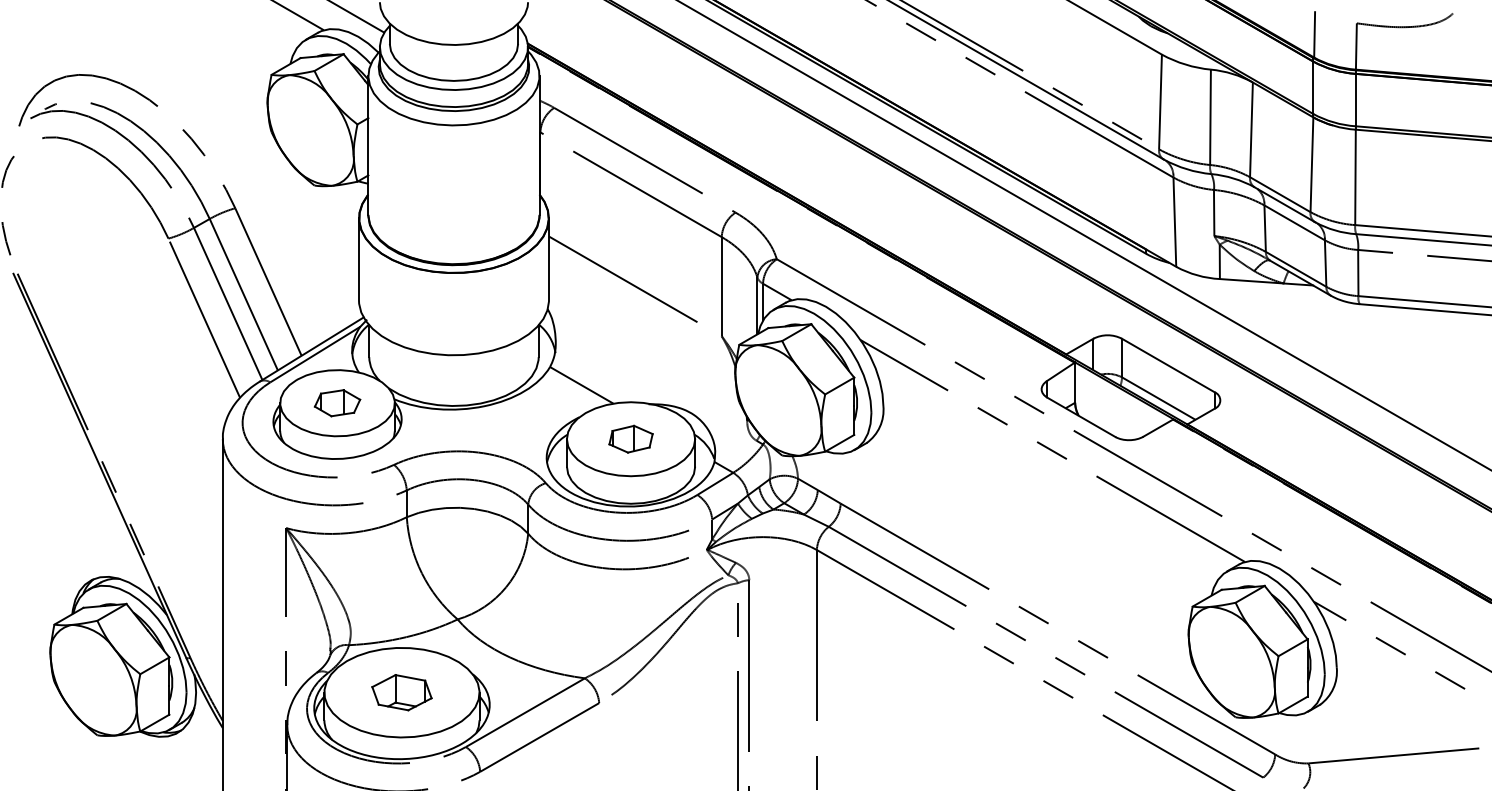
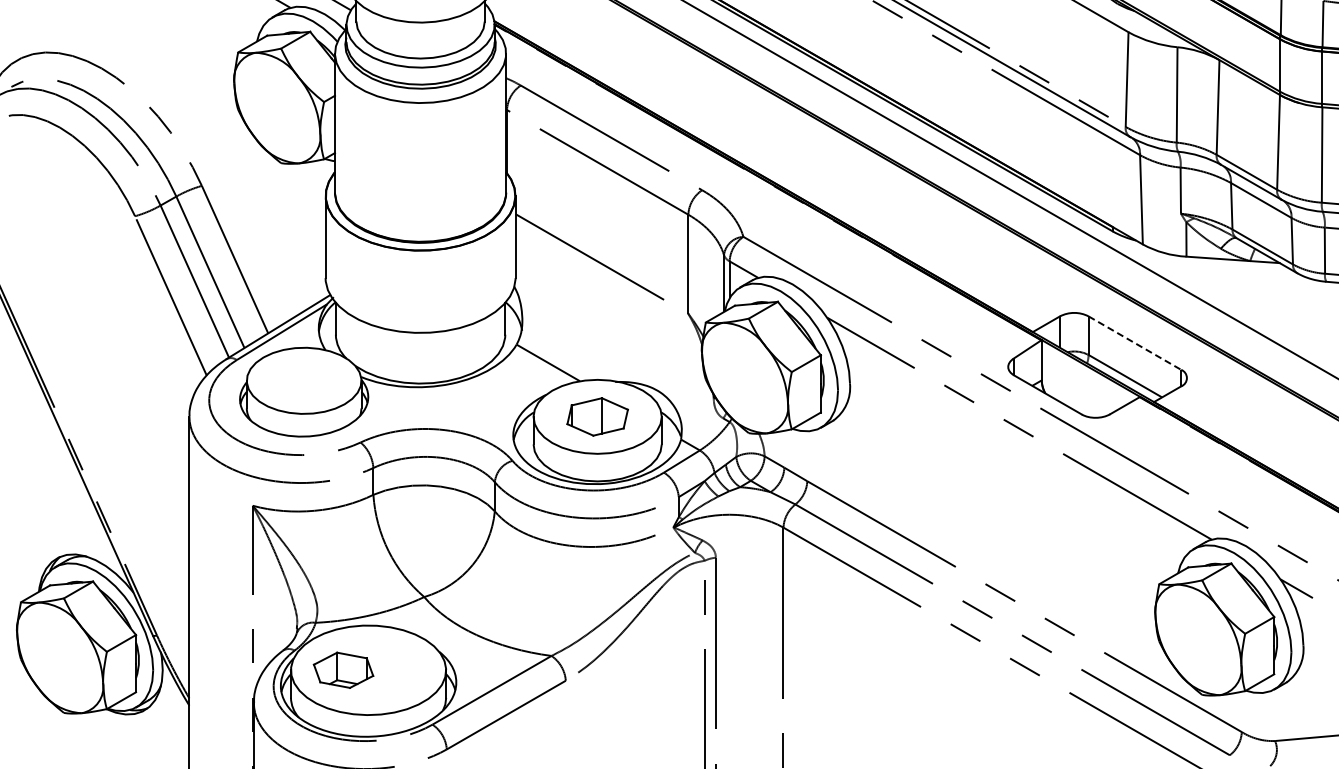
line: (1168, 365) -> (1135, 343), solid -> dashed
part: (337, 403) -> (304, 381), removed
part: (630, 438) -> (597, 416), size x1.4
part: (401, 692) -> (343, 670), moved

